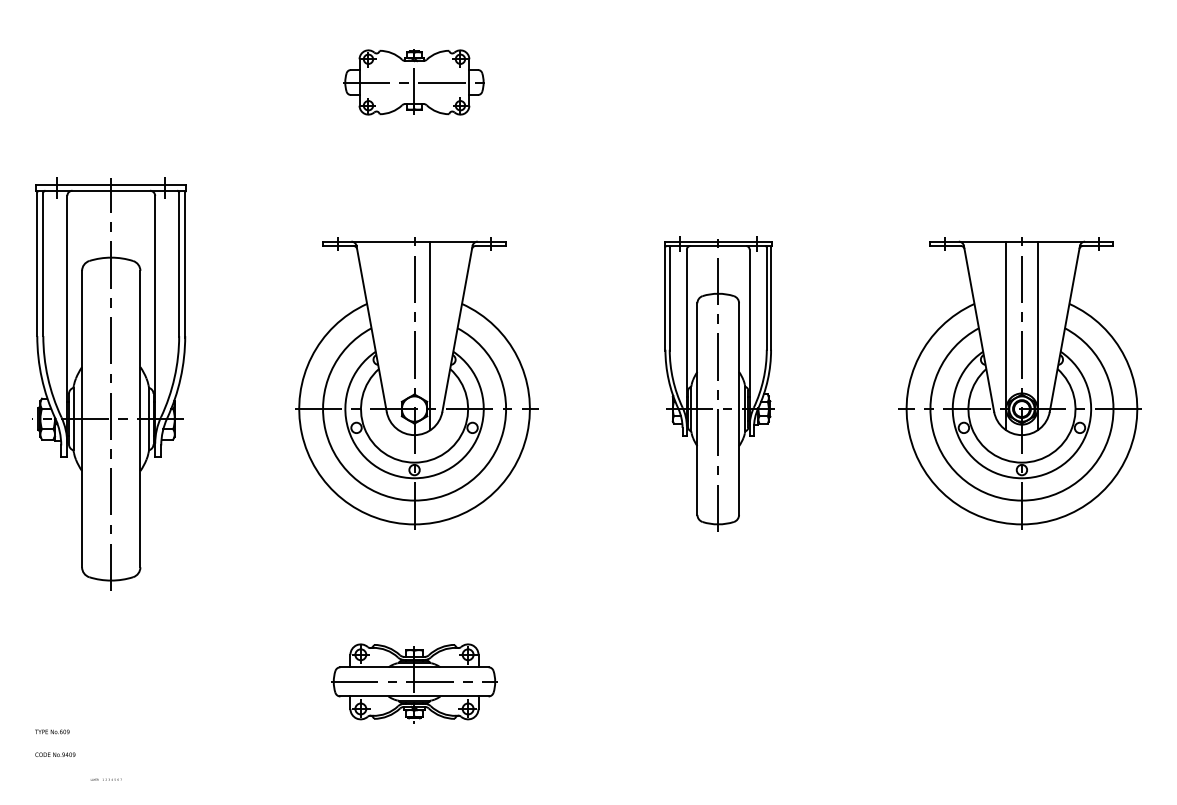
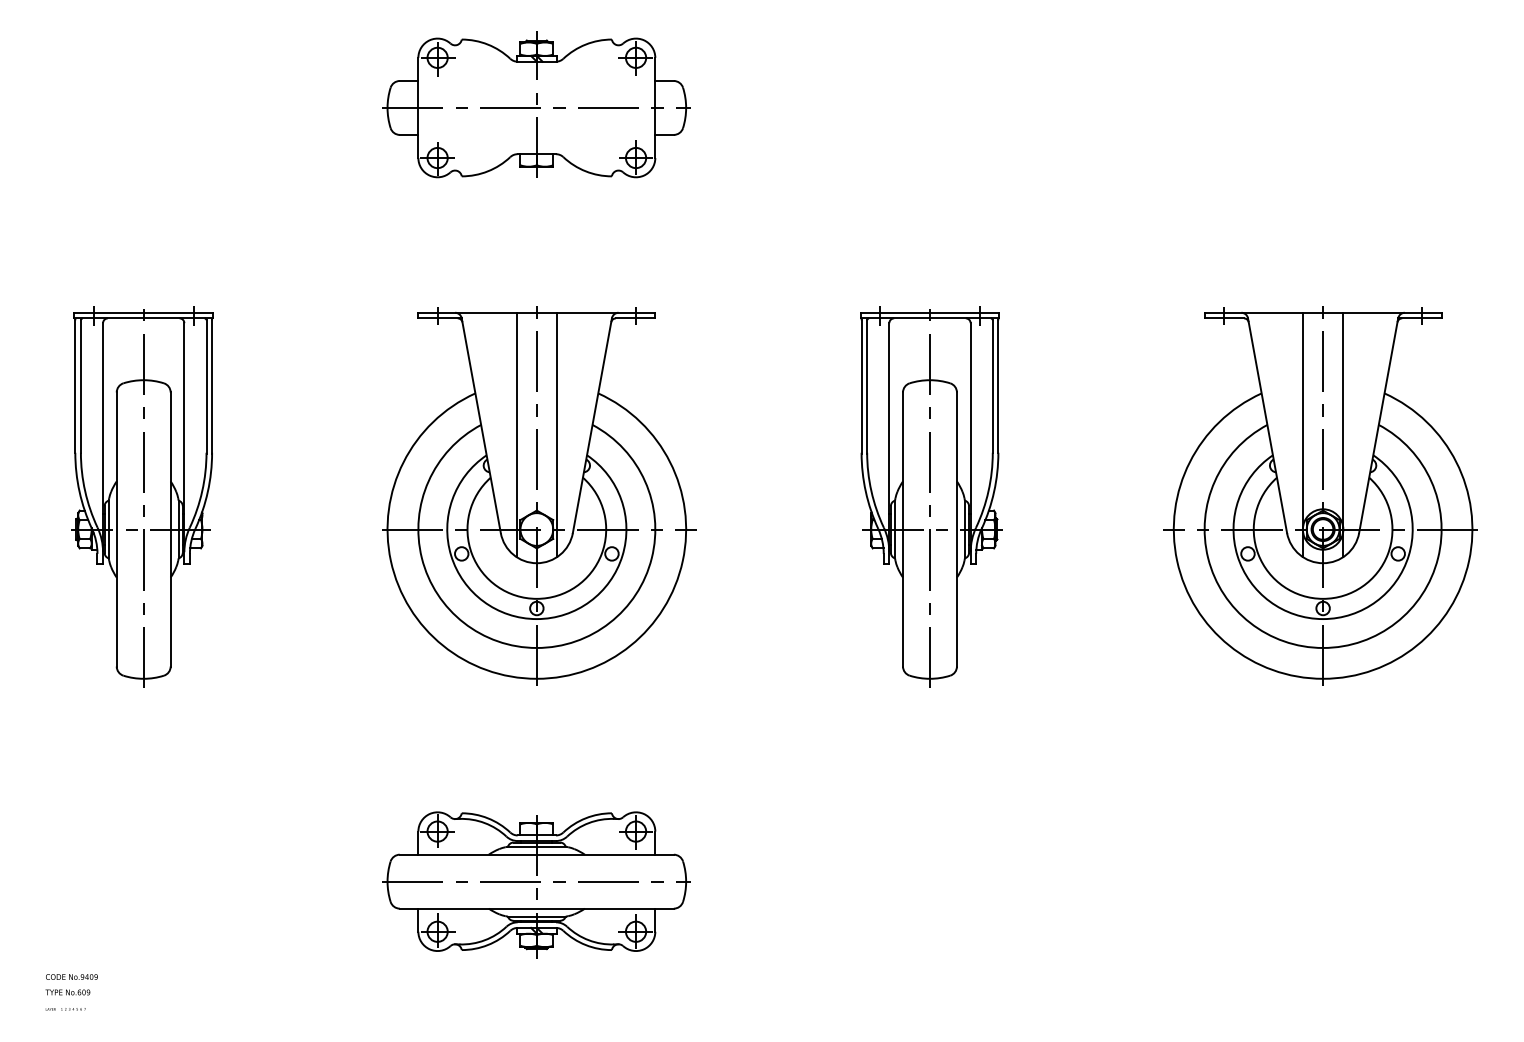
part: (414, 80) -> (536, 104), size x1.67
line: (398, 335) -> (516, 434), added
part: (109, 383) -> (142, 496), size x0.71
part: (414, 683) -> (536, 884), size x1.43
text: (51, 731) -> (67, 992), moved
text: (106, 779) -> (65, 1009), moved

